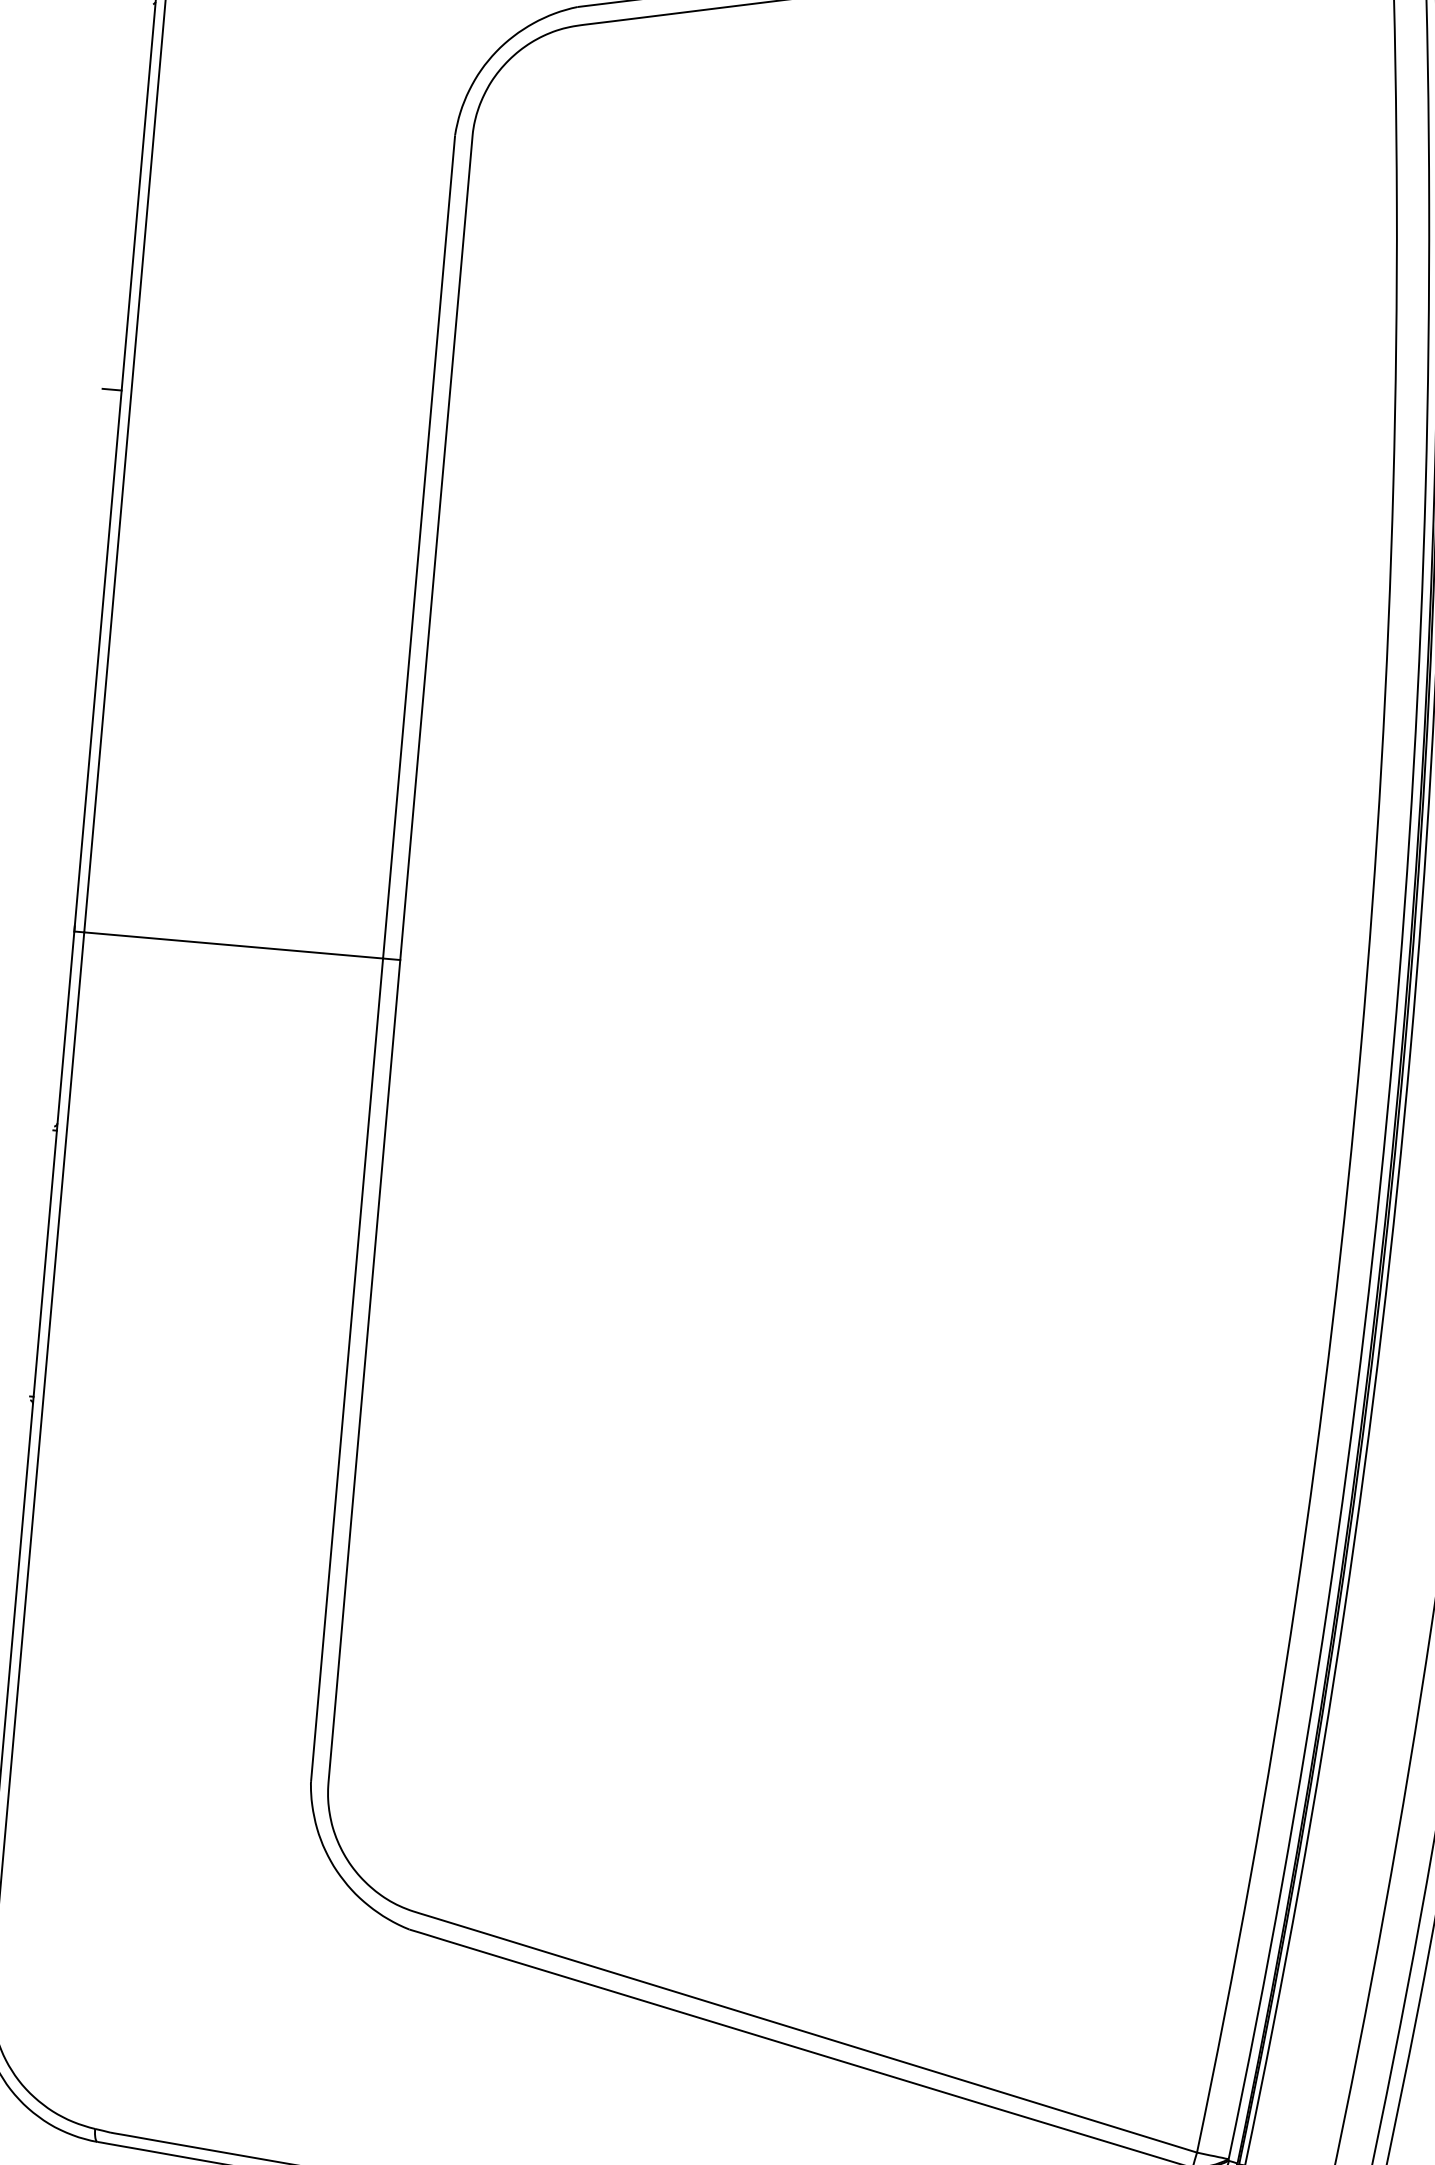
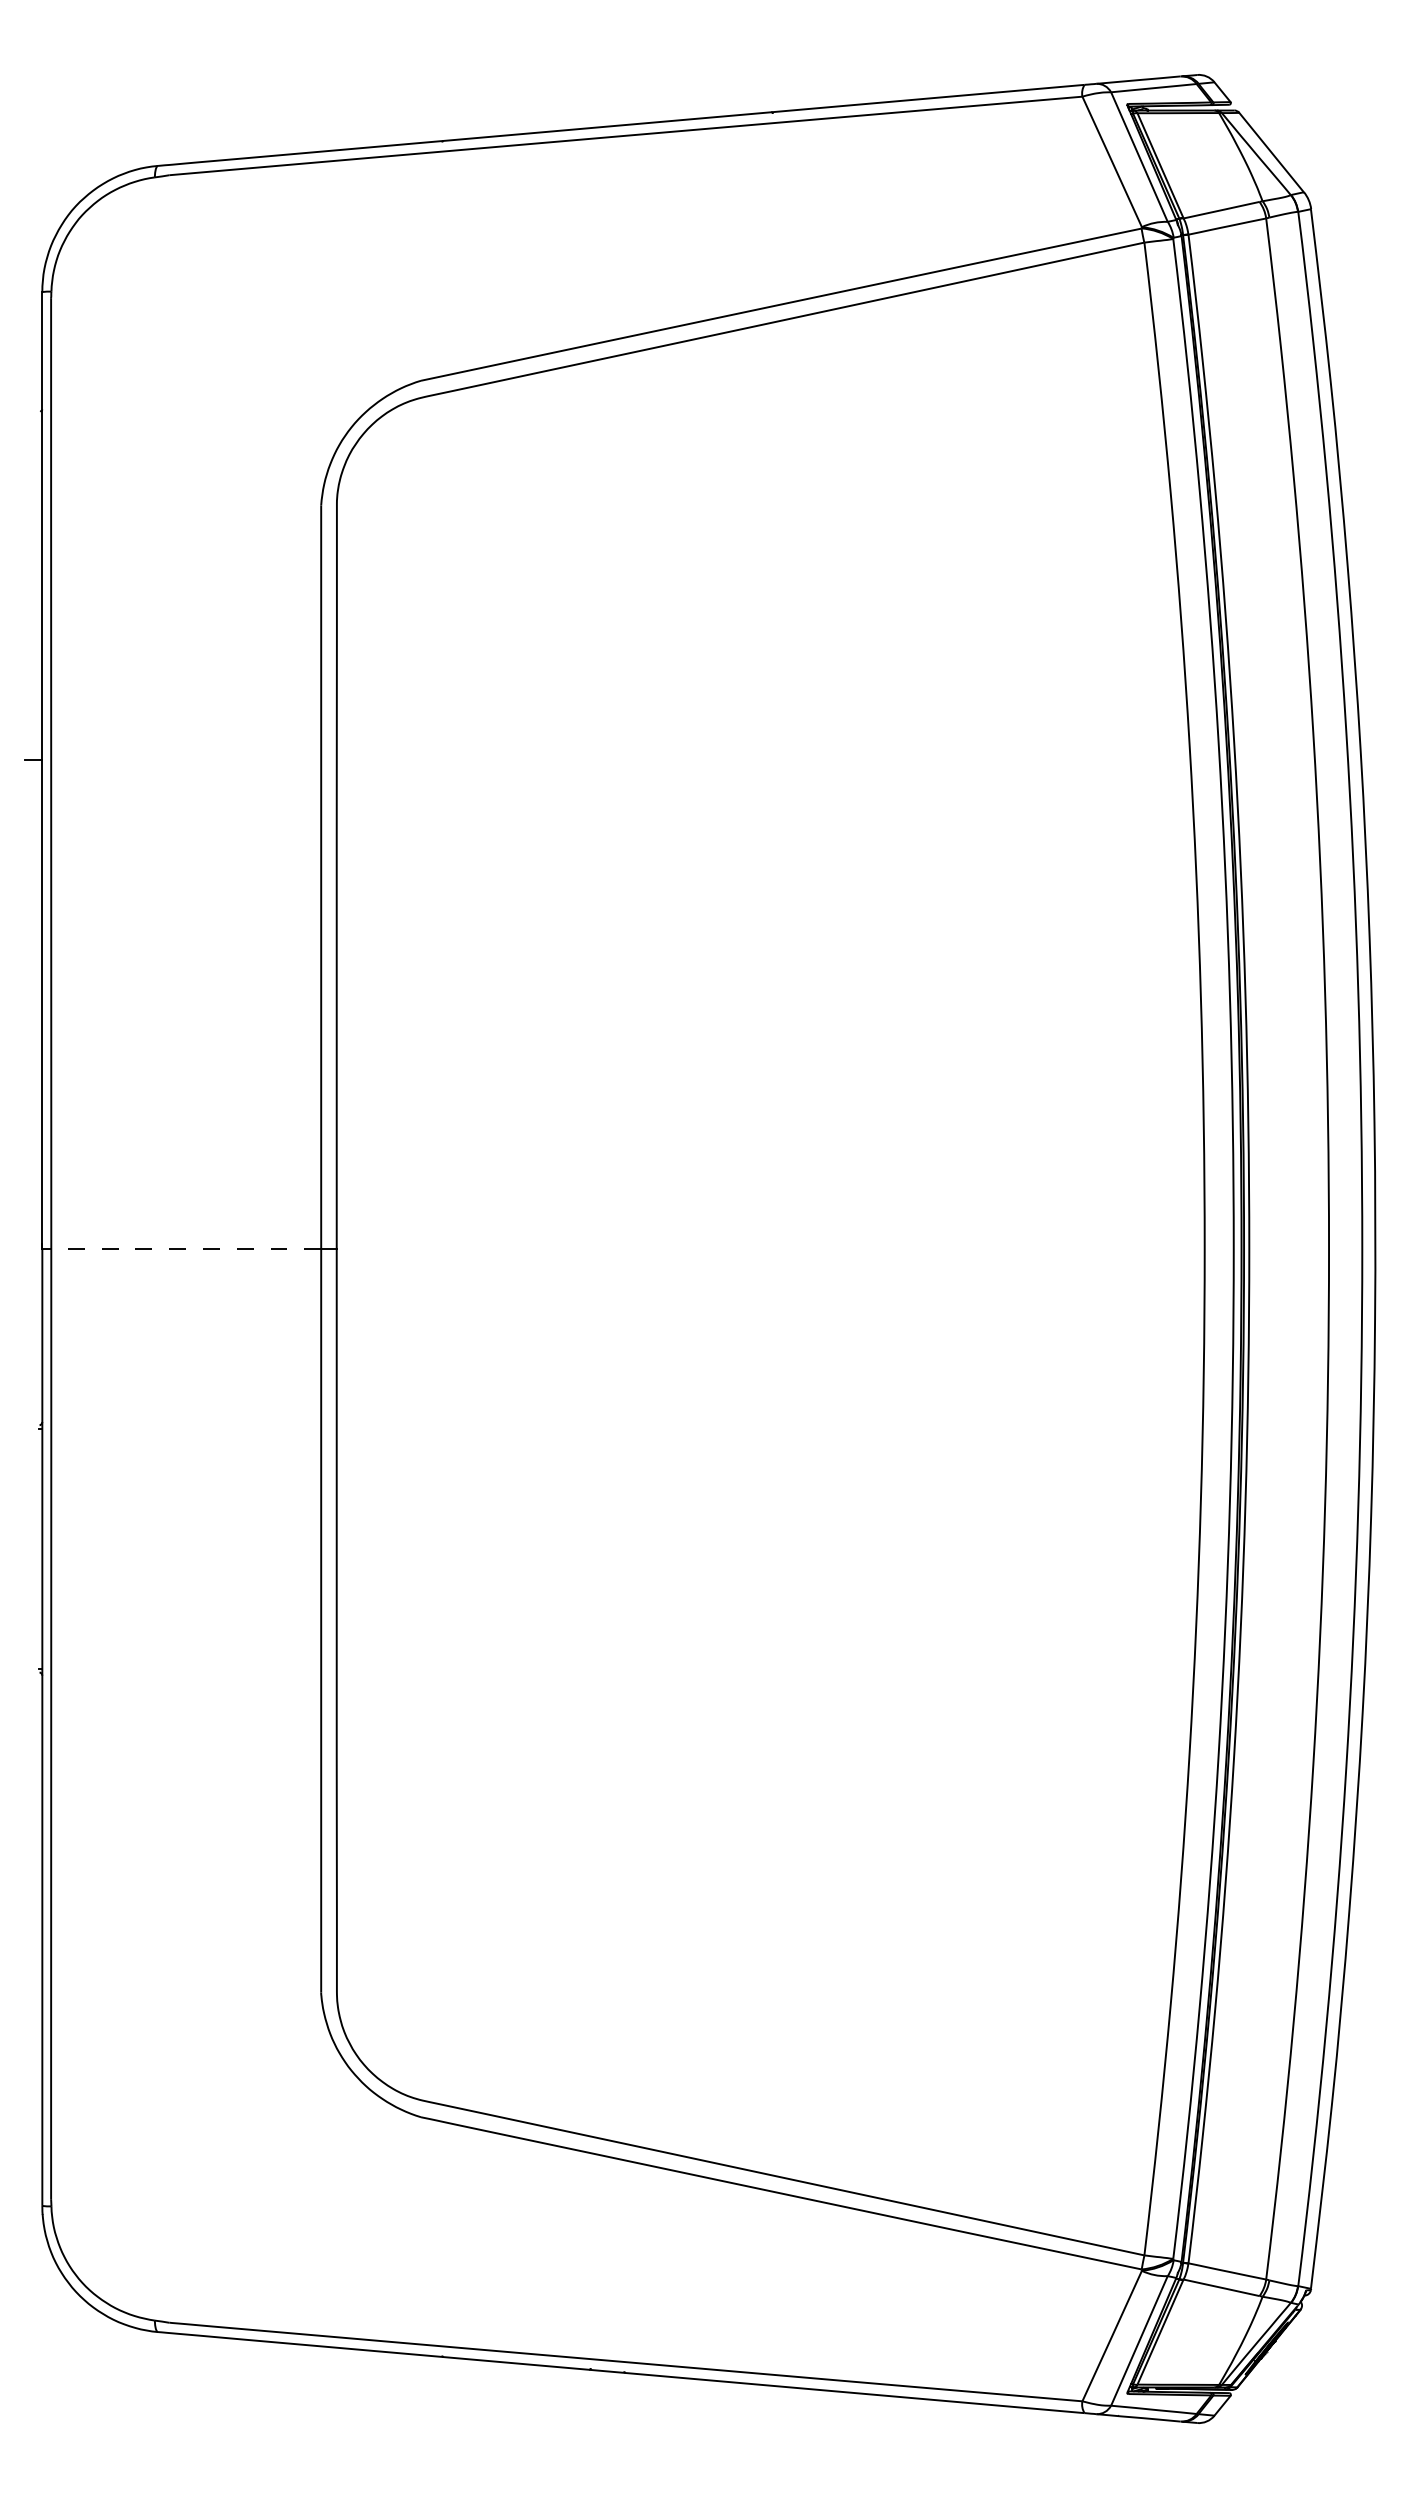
line: (233, 945) -> (186, 1248), solid -> dashed

